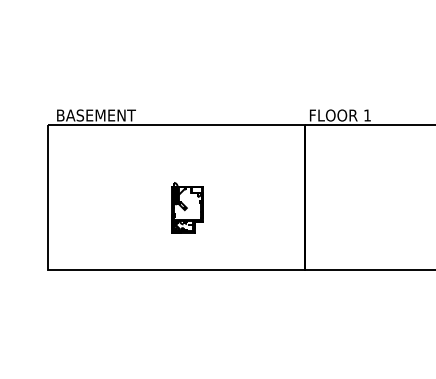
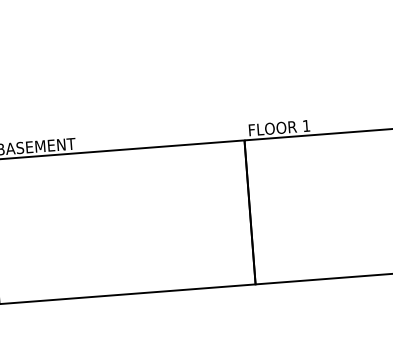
part: (187, 207) -> (134, 231), removed

